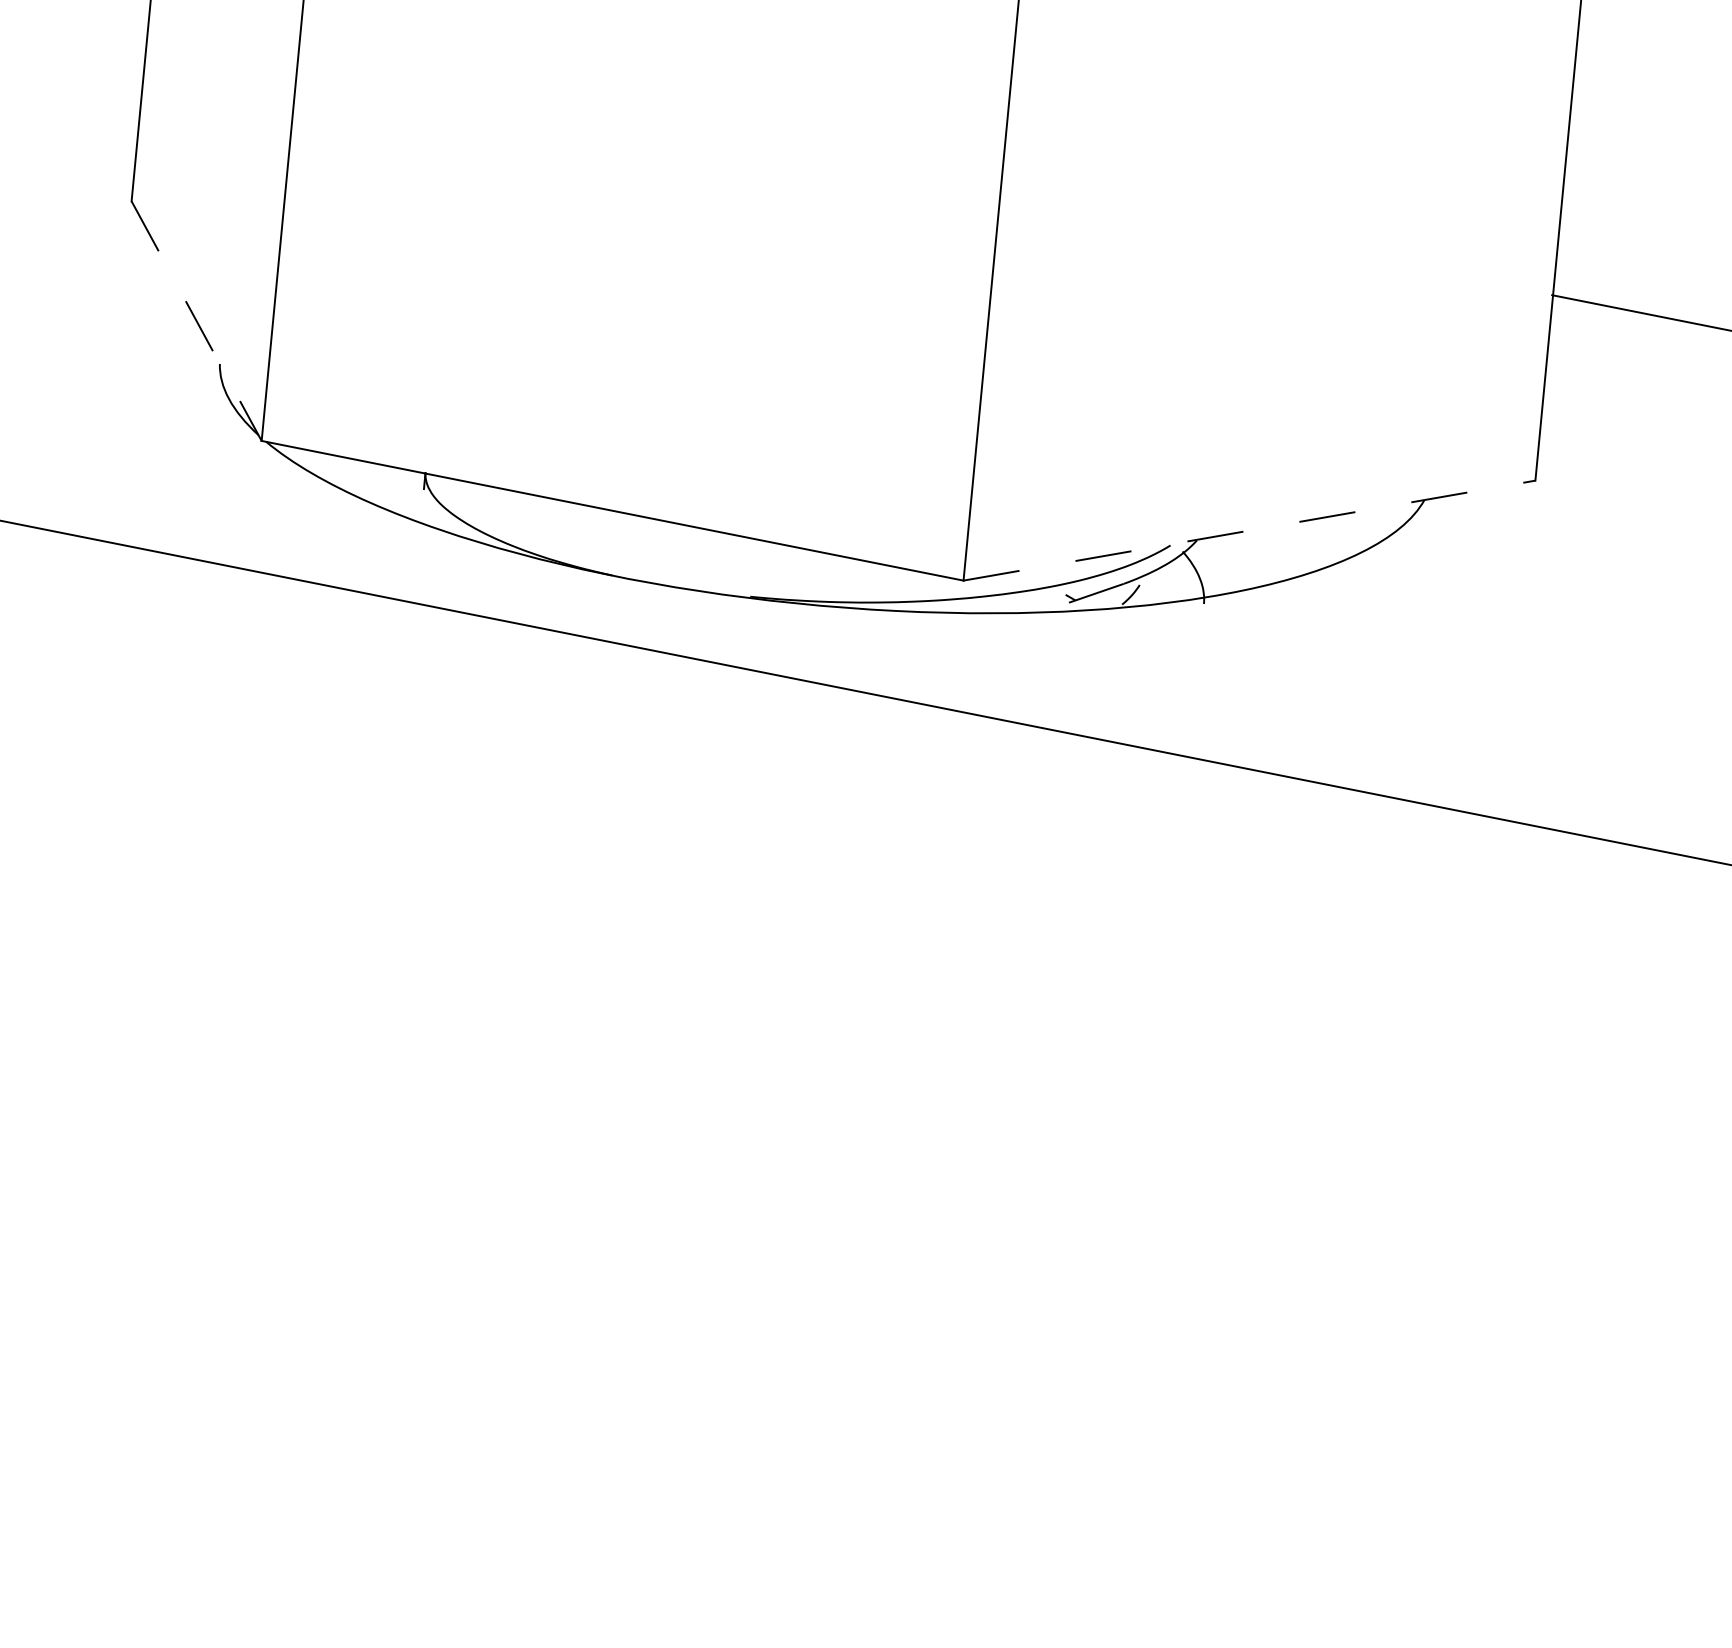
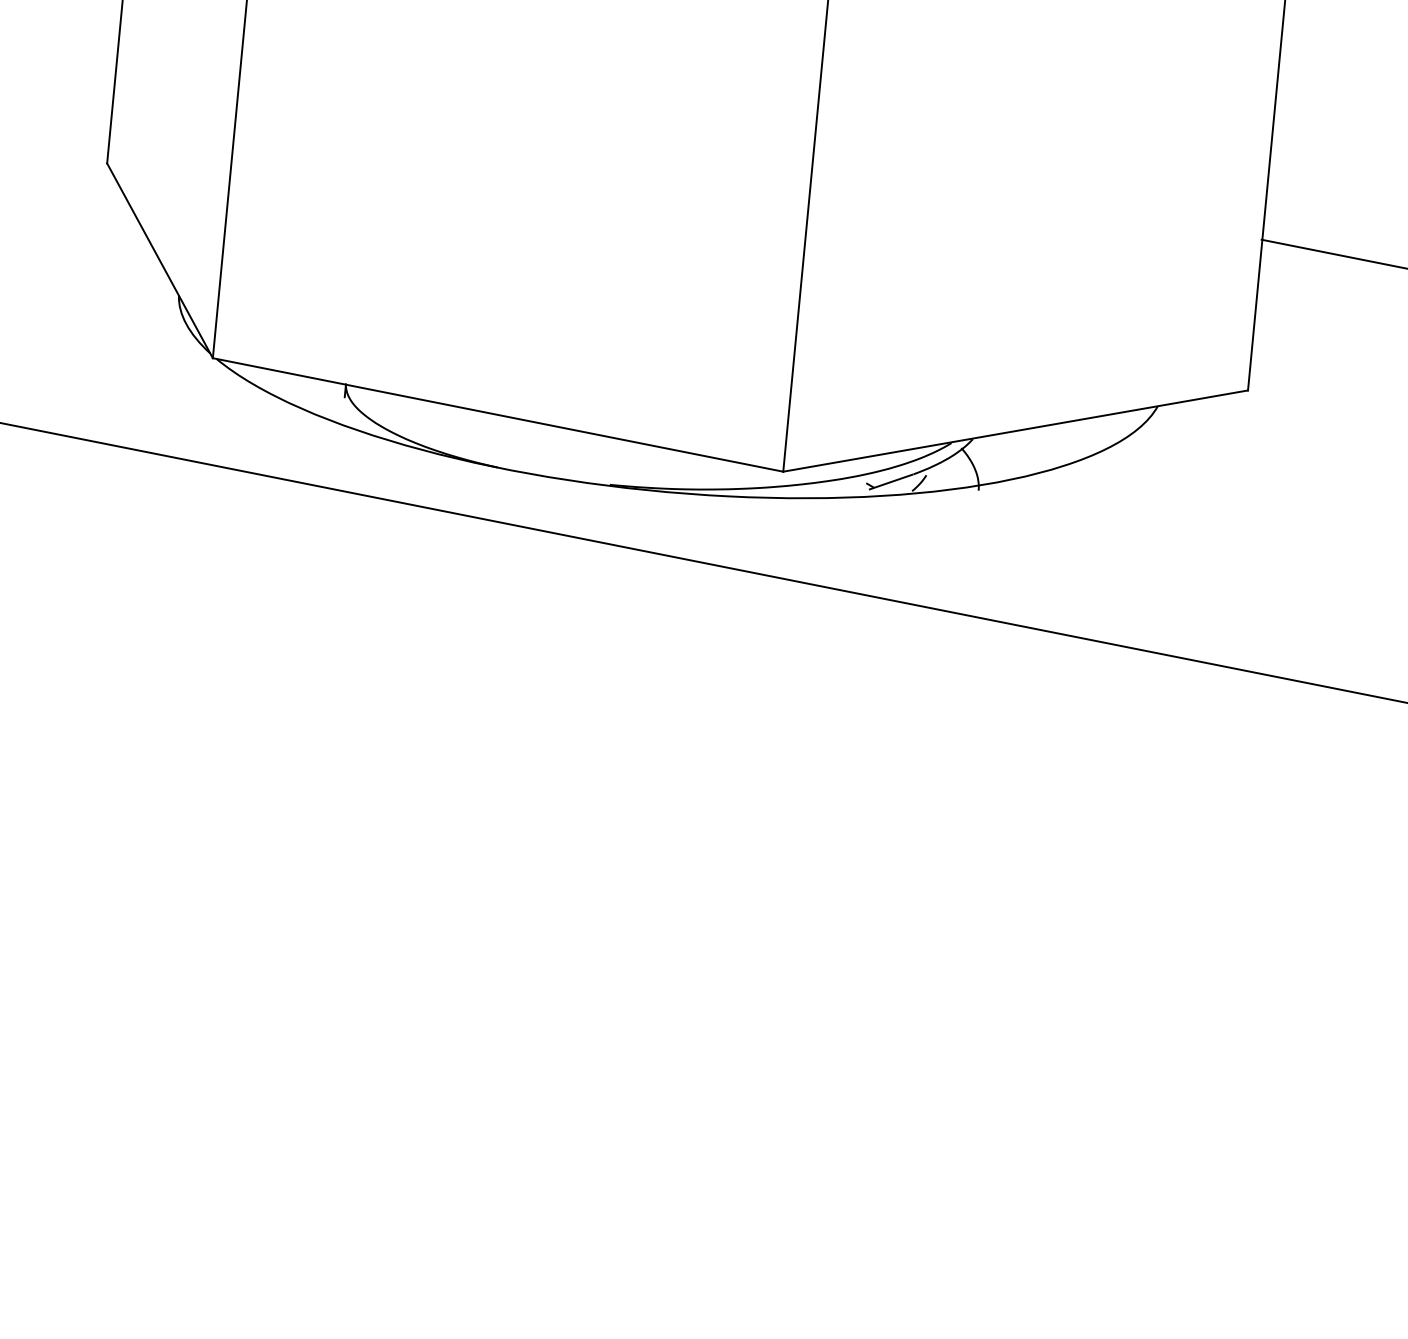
line: (196, 321) -> (159, 261), dashed -> solid
line: (1249, 530) -> (1015, 430), dashed -> solid

